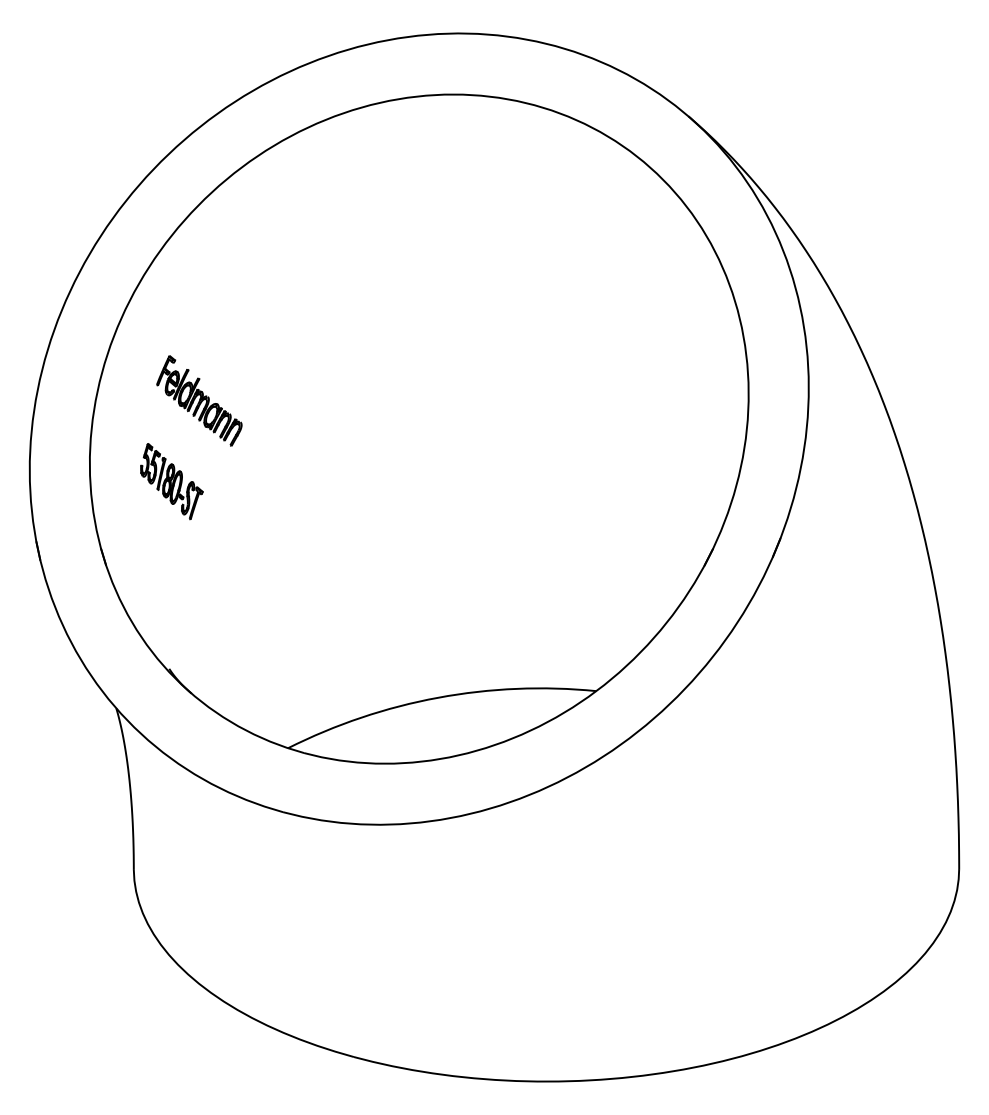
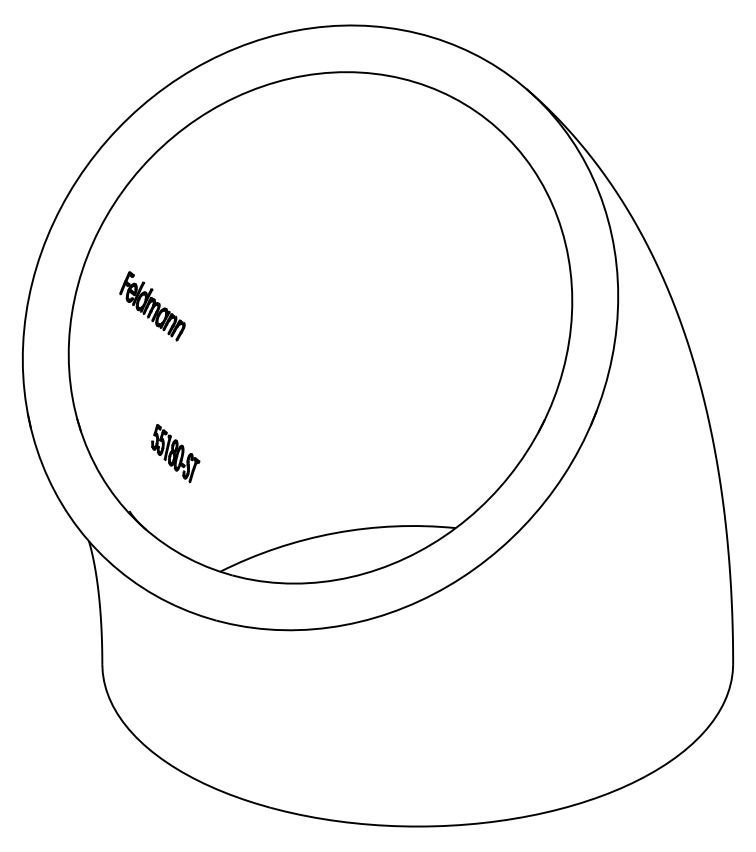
part: (171, 481) -> (175, 453), moved

